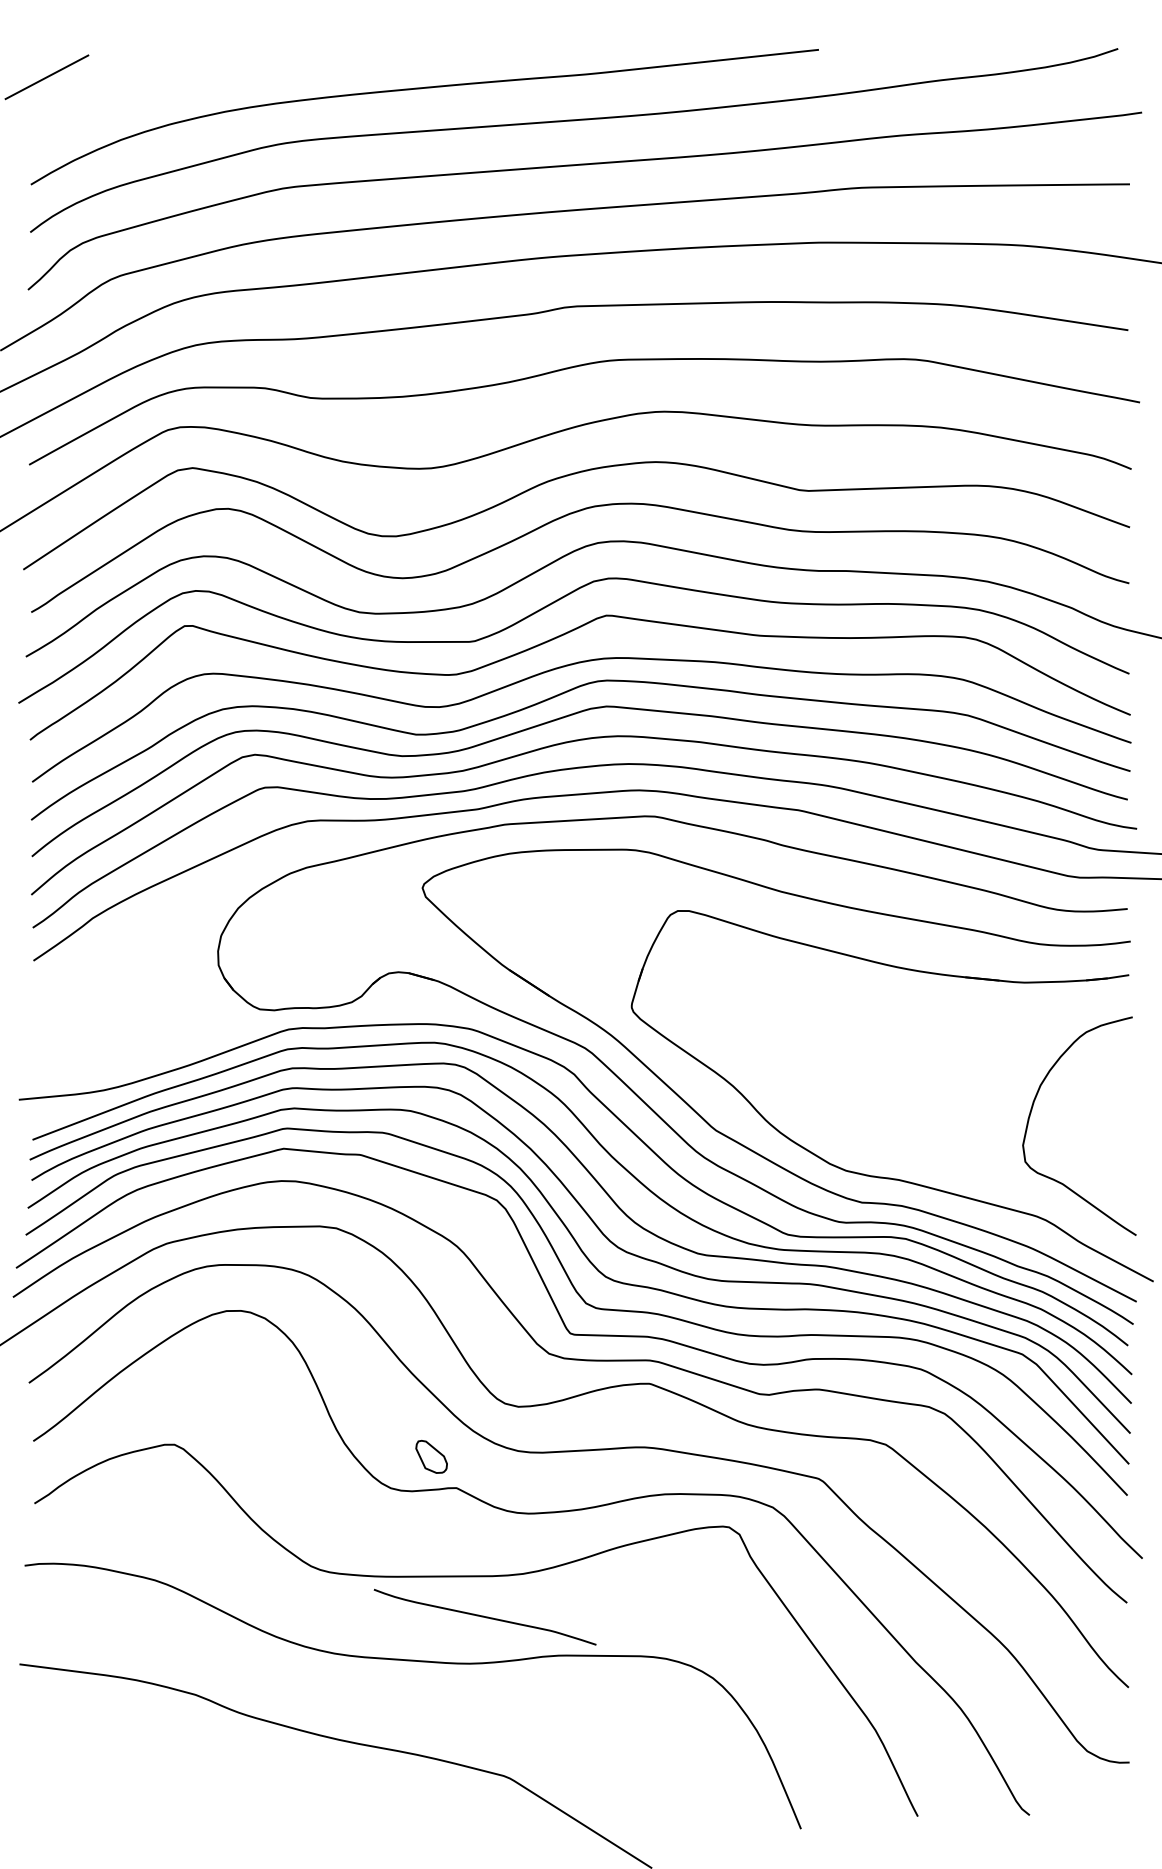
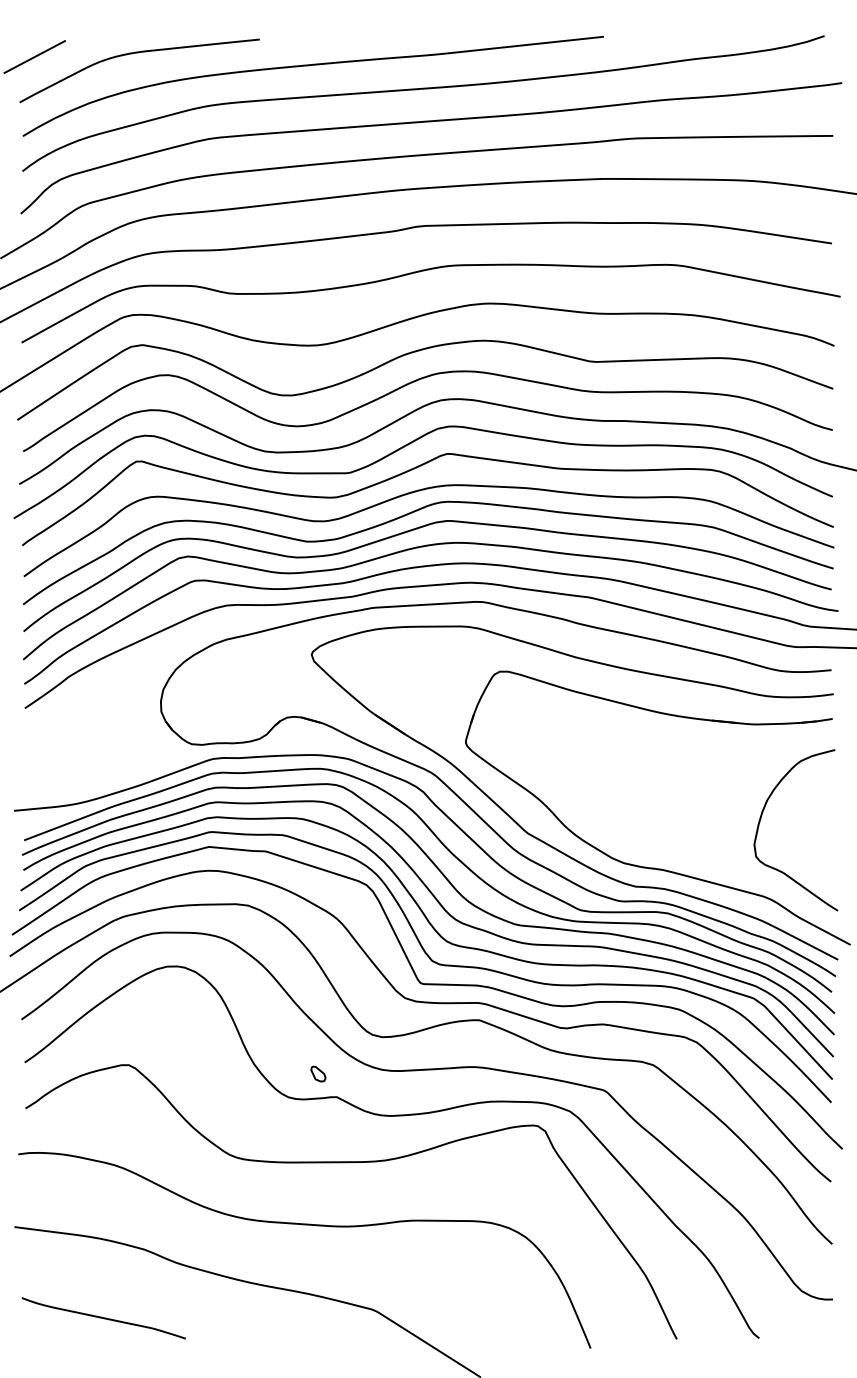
curve: (187, 72) -> (138, 53), added
part: (431, 1456) -> (318, 1073), size x0.62
curve: (484, 1617) -> (103, 1318), moved

